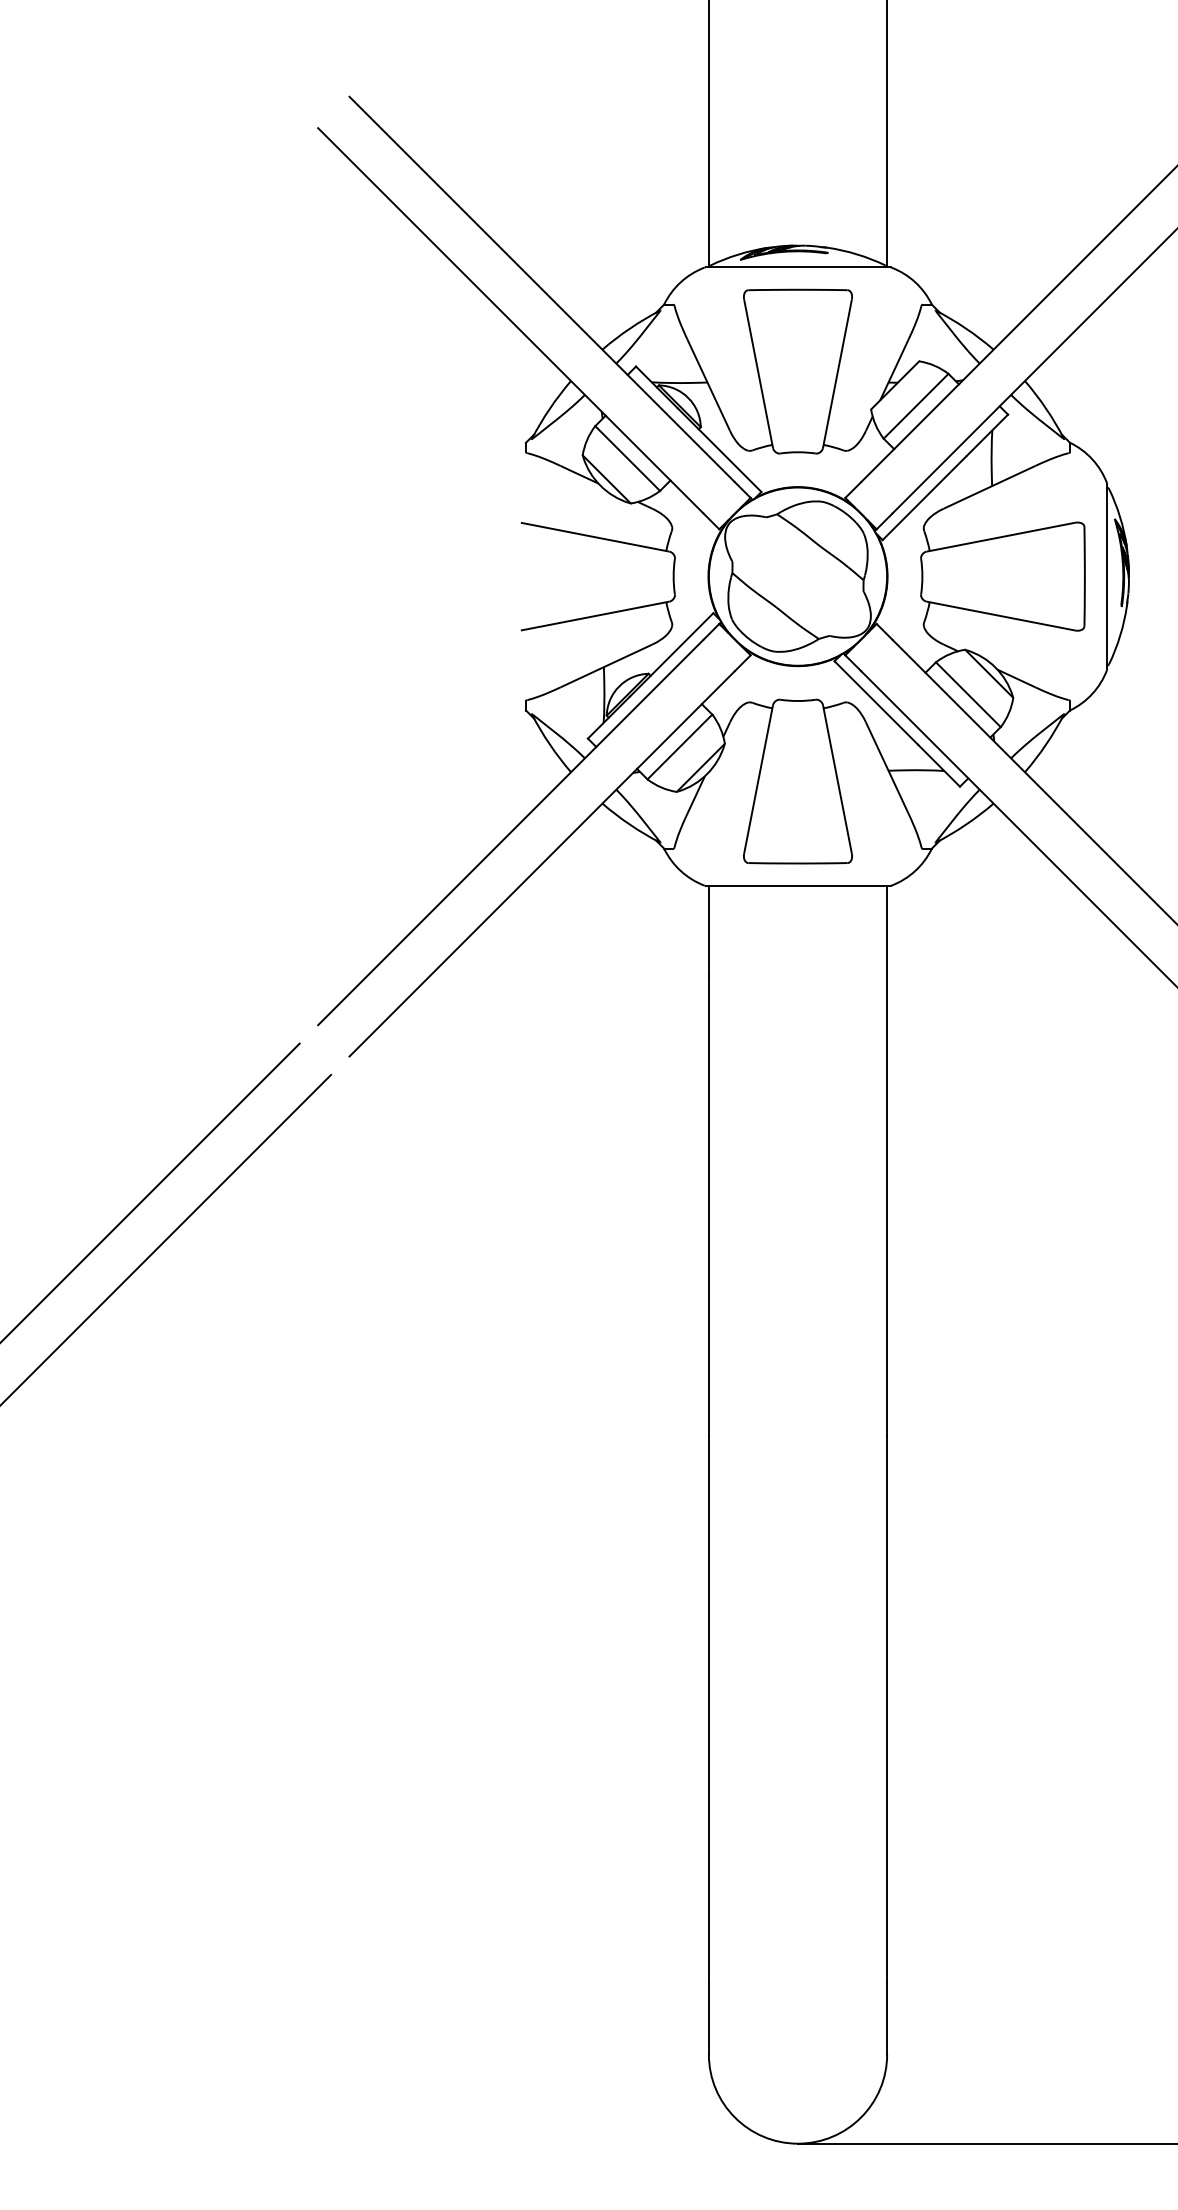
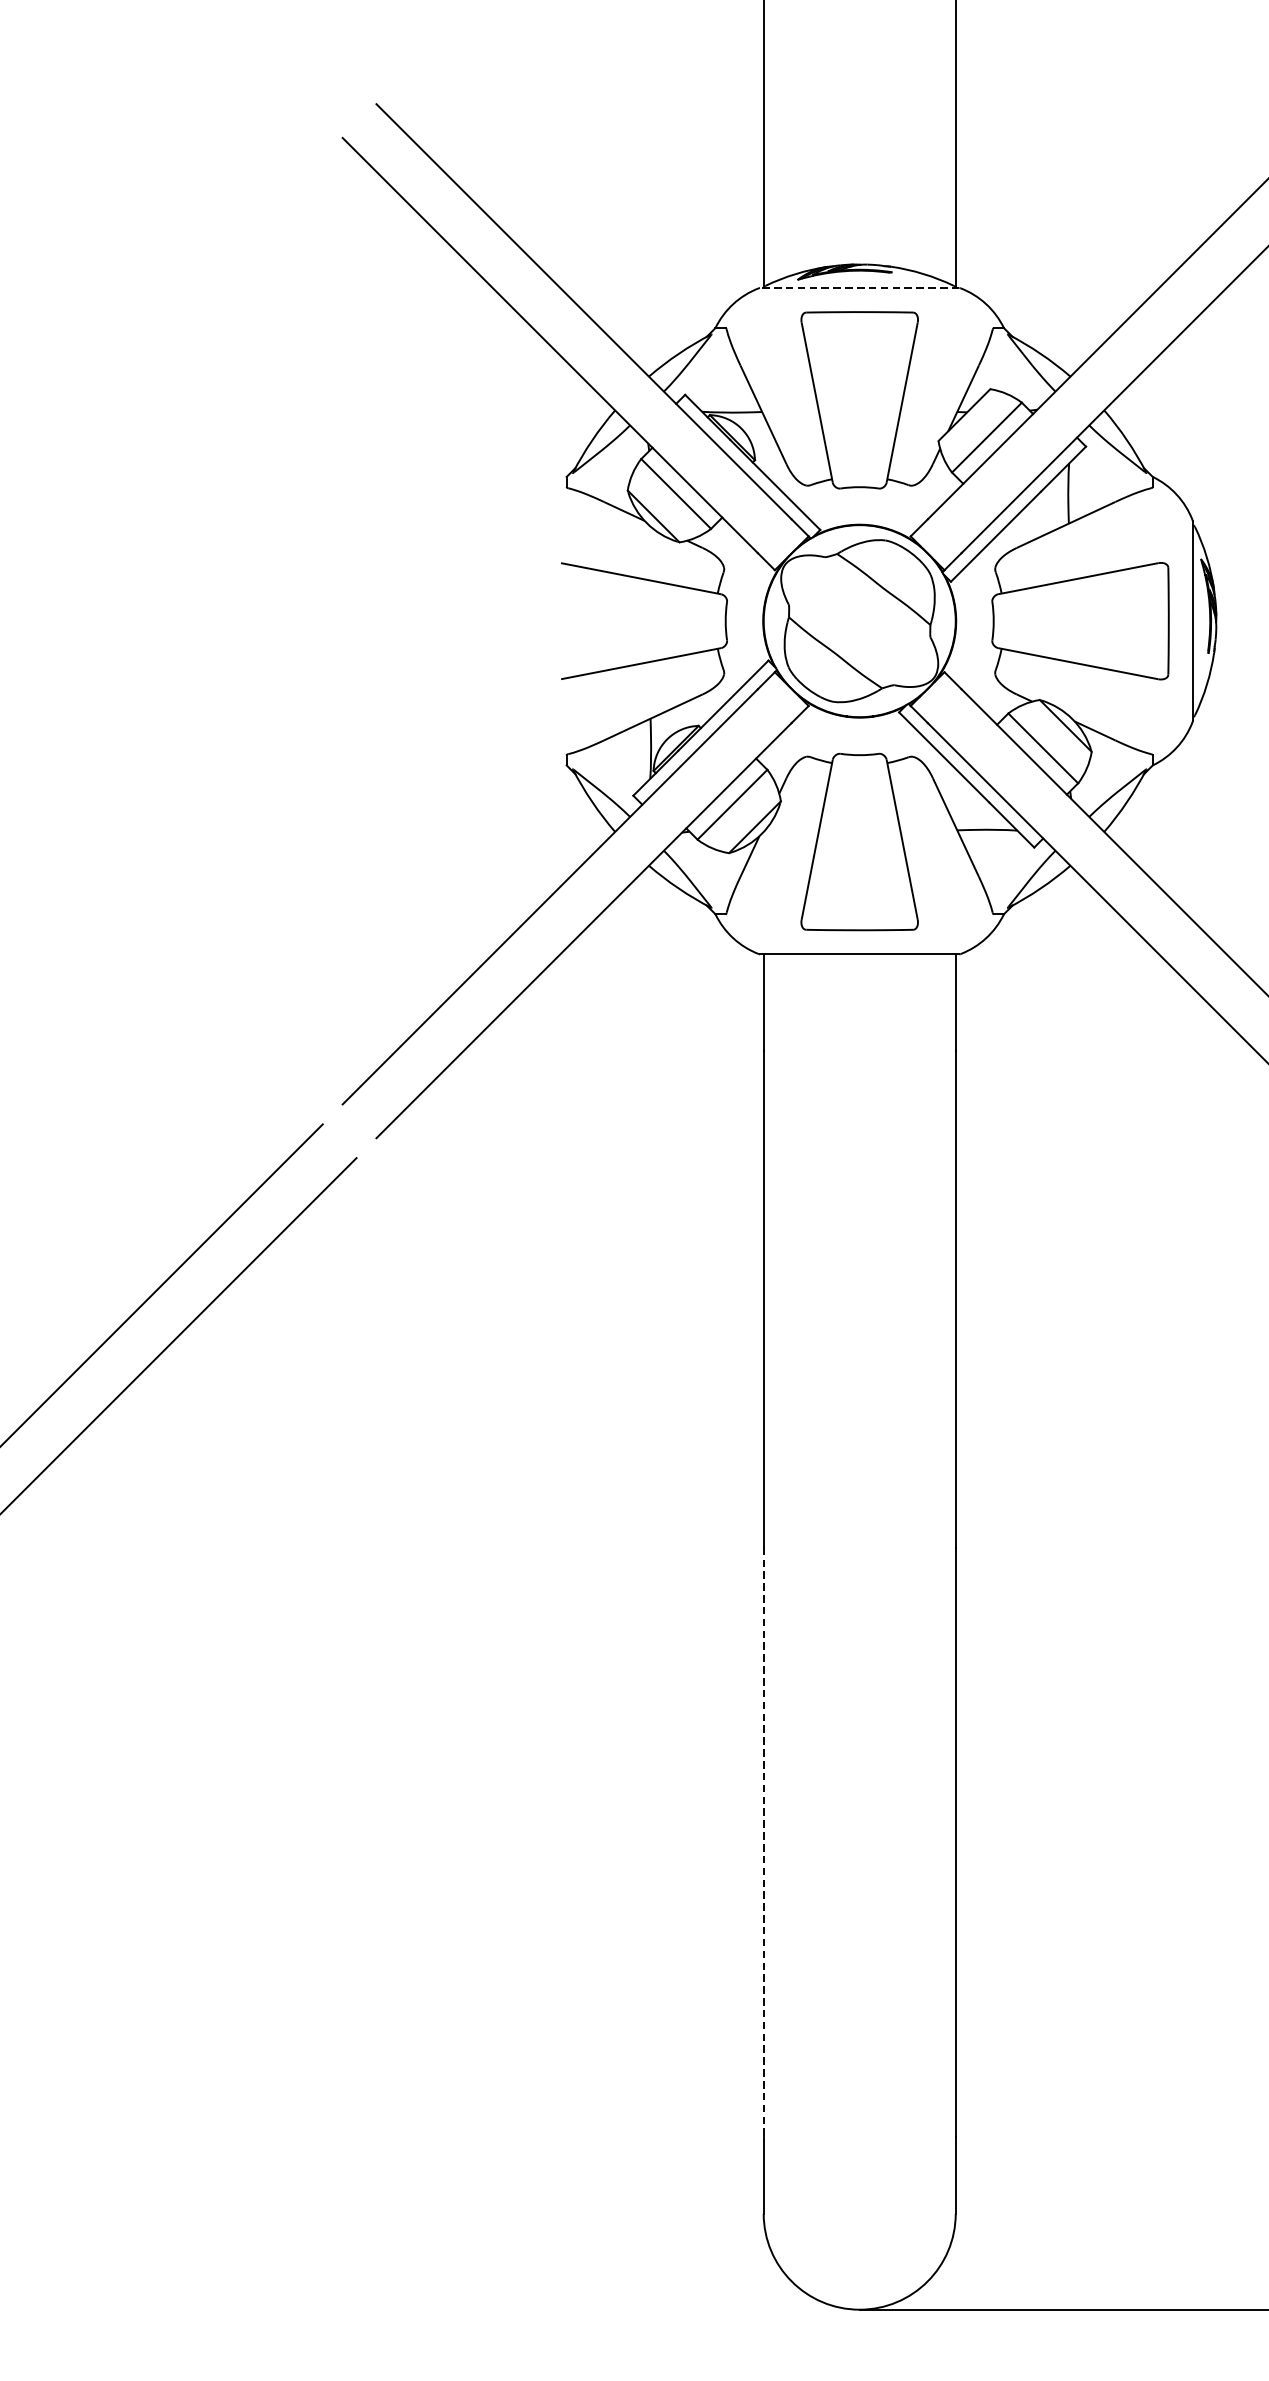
line: (798, 267) -> (860, 288), solid -> dashed
line: (708, 1710) -> (763, 1842), solid -> dashed

